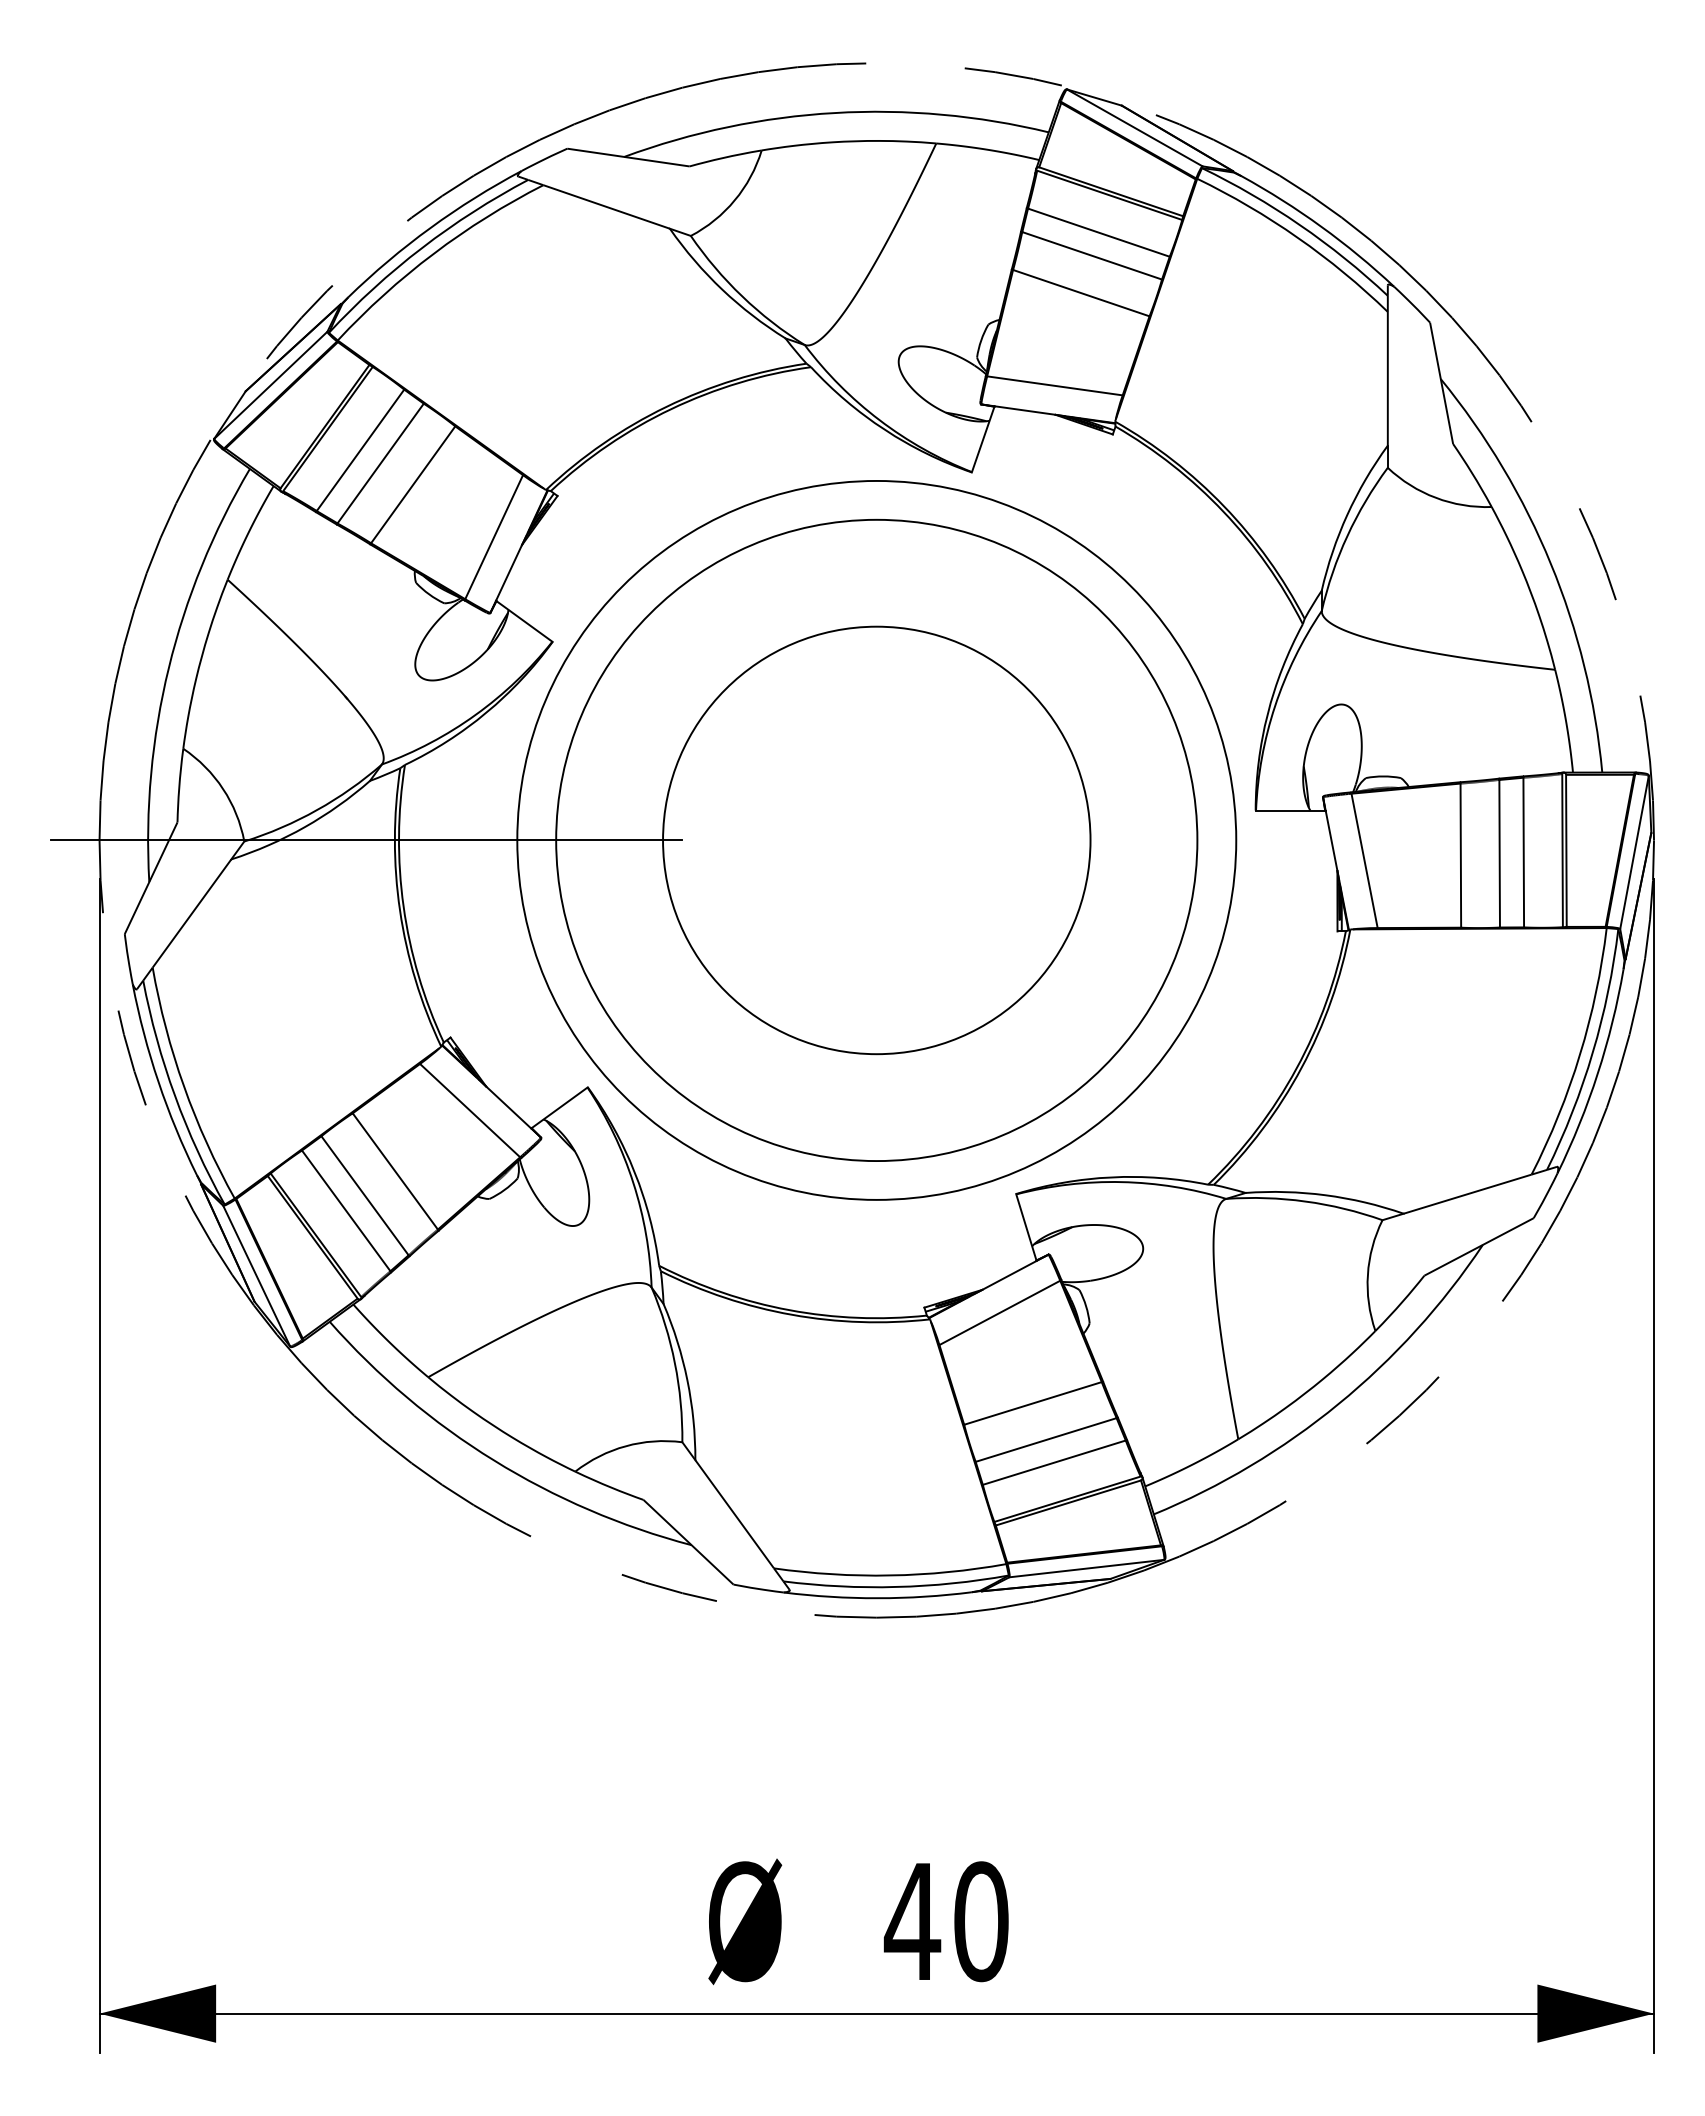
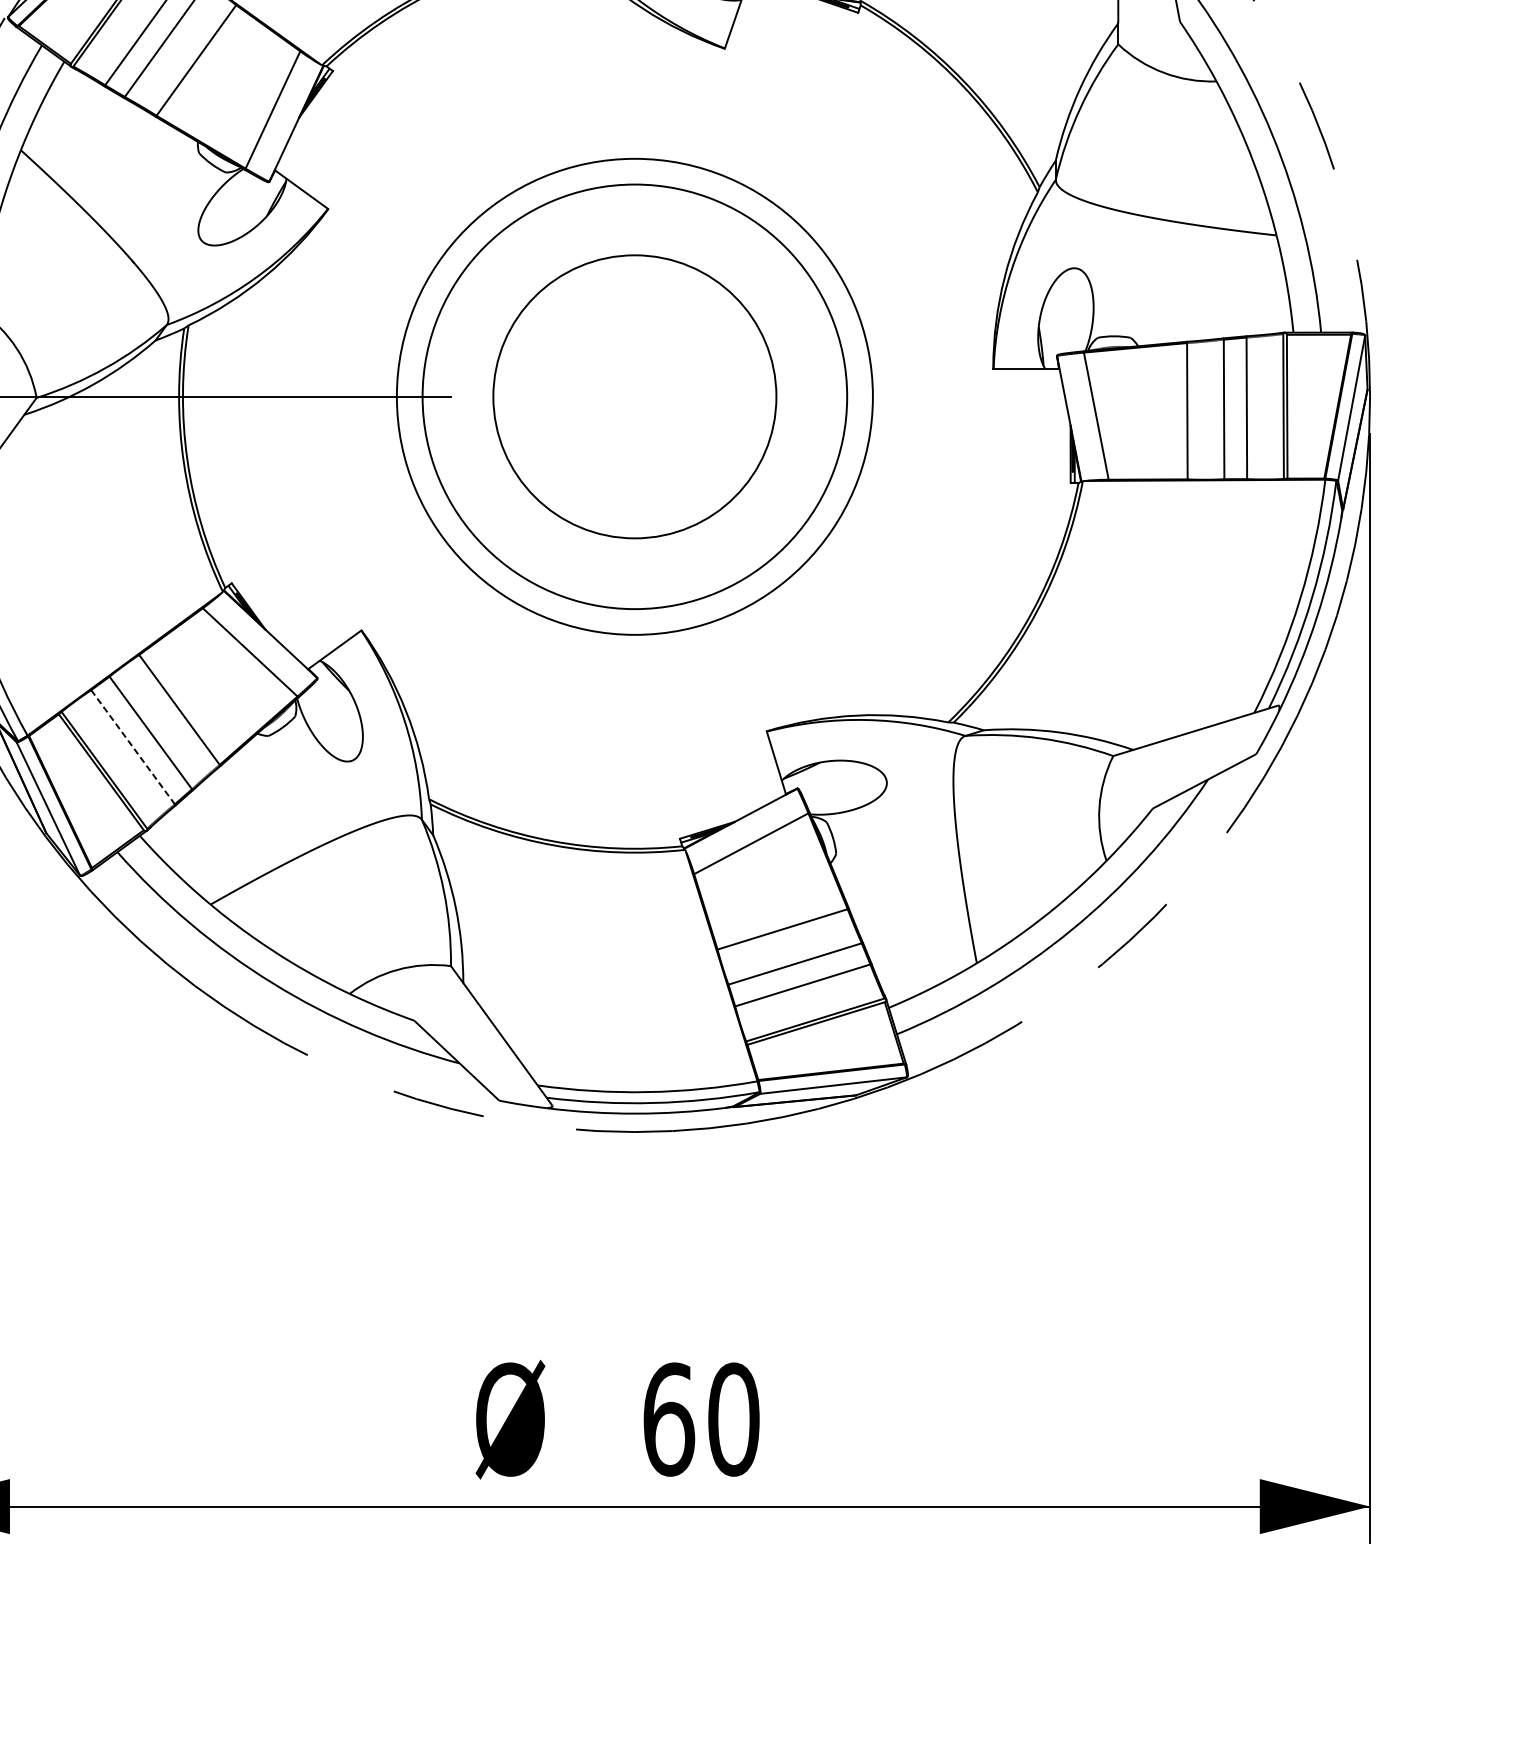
circle: (876, 839) -> (634, 395), size x0.7
circle: (876, 840) -> (634, 396), size x0.7
circle: (876, 840) -> (634, 396), size x0.7
line: (346, 1210) -> (133, 746), solid -> dashed
text: (912, 1921) -> (668, 1419), 40 -> 60

